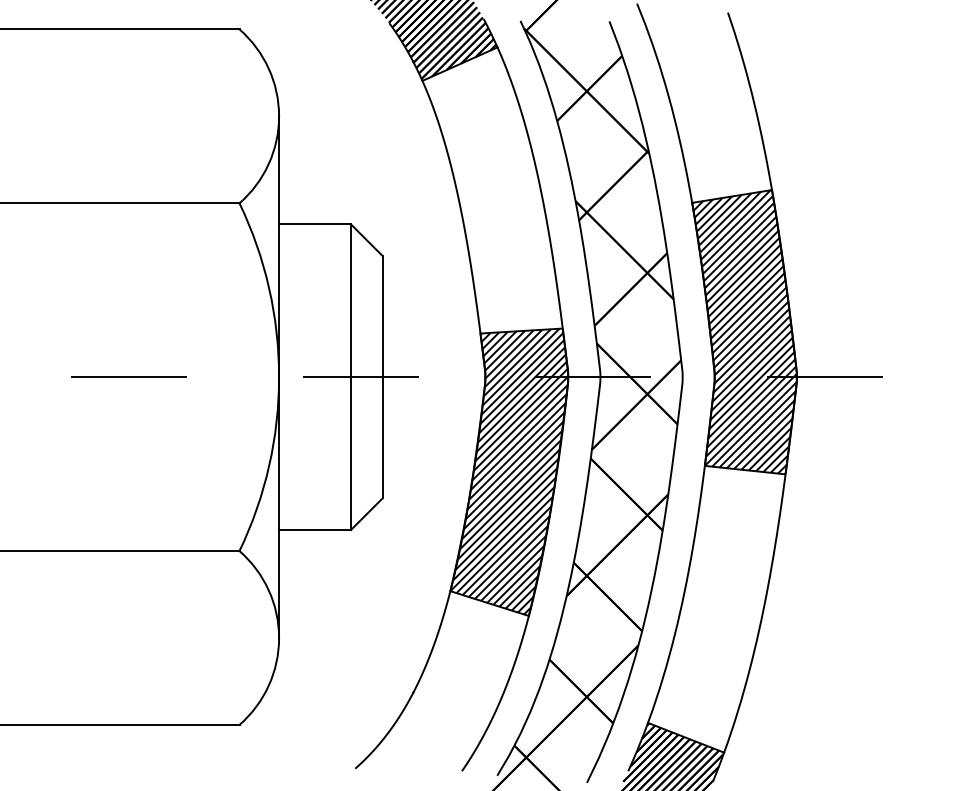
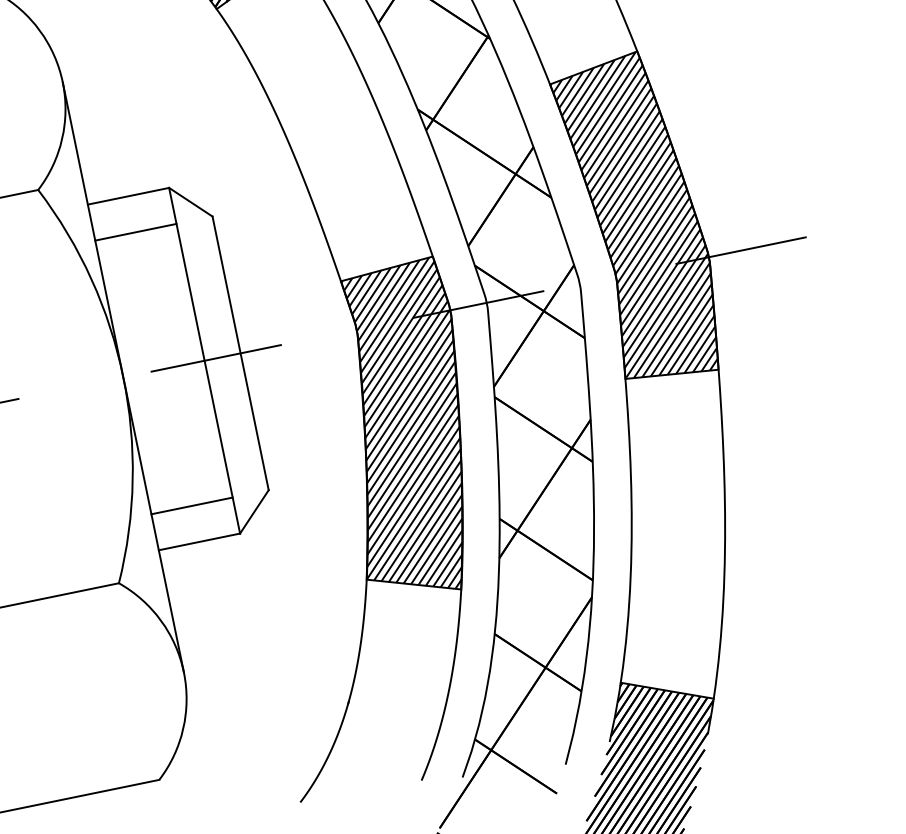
line: (314, 256) -> (135, 232), added
line: (314, 498) -> (191, 506), added

